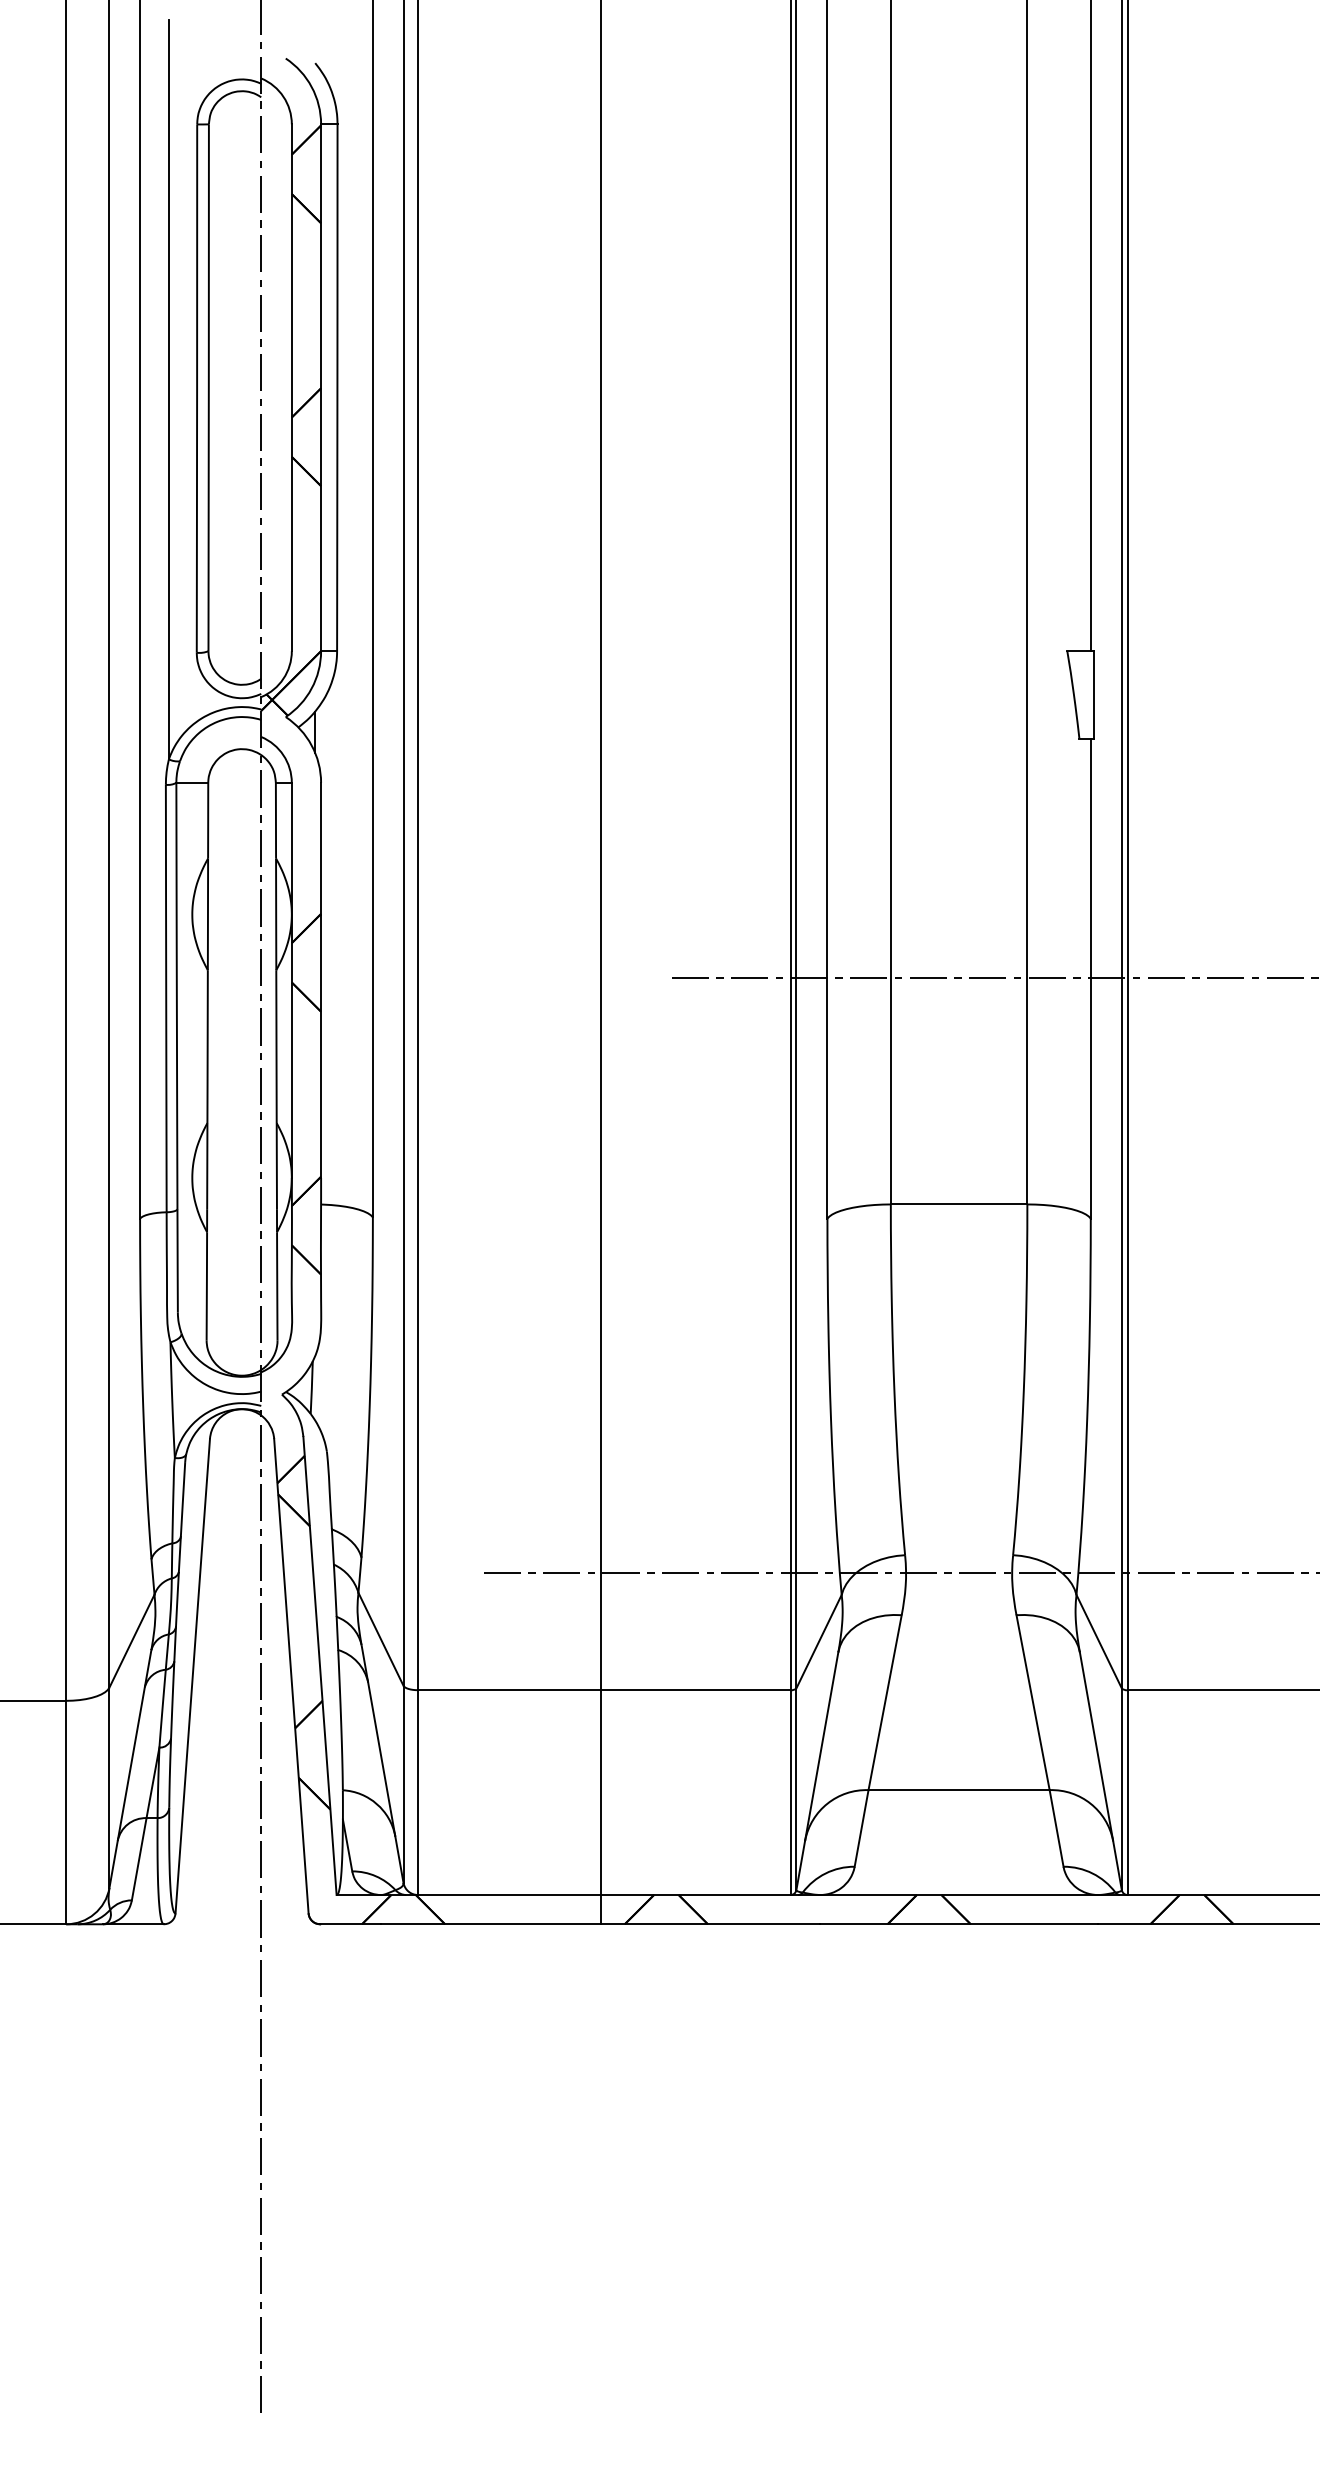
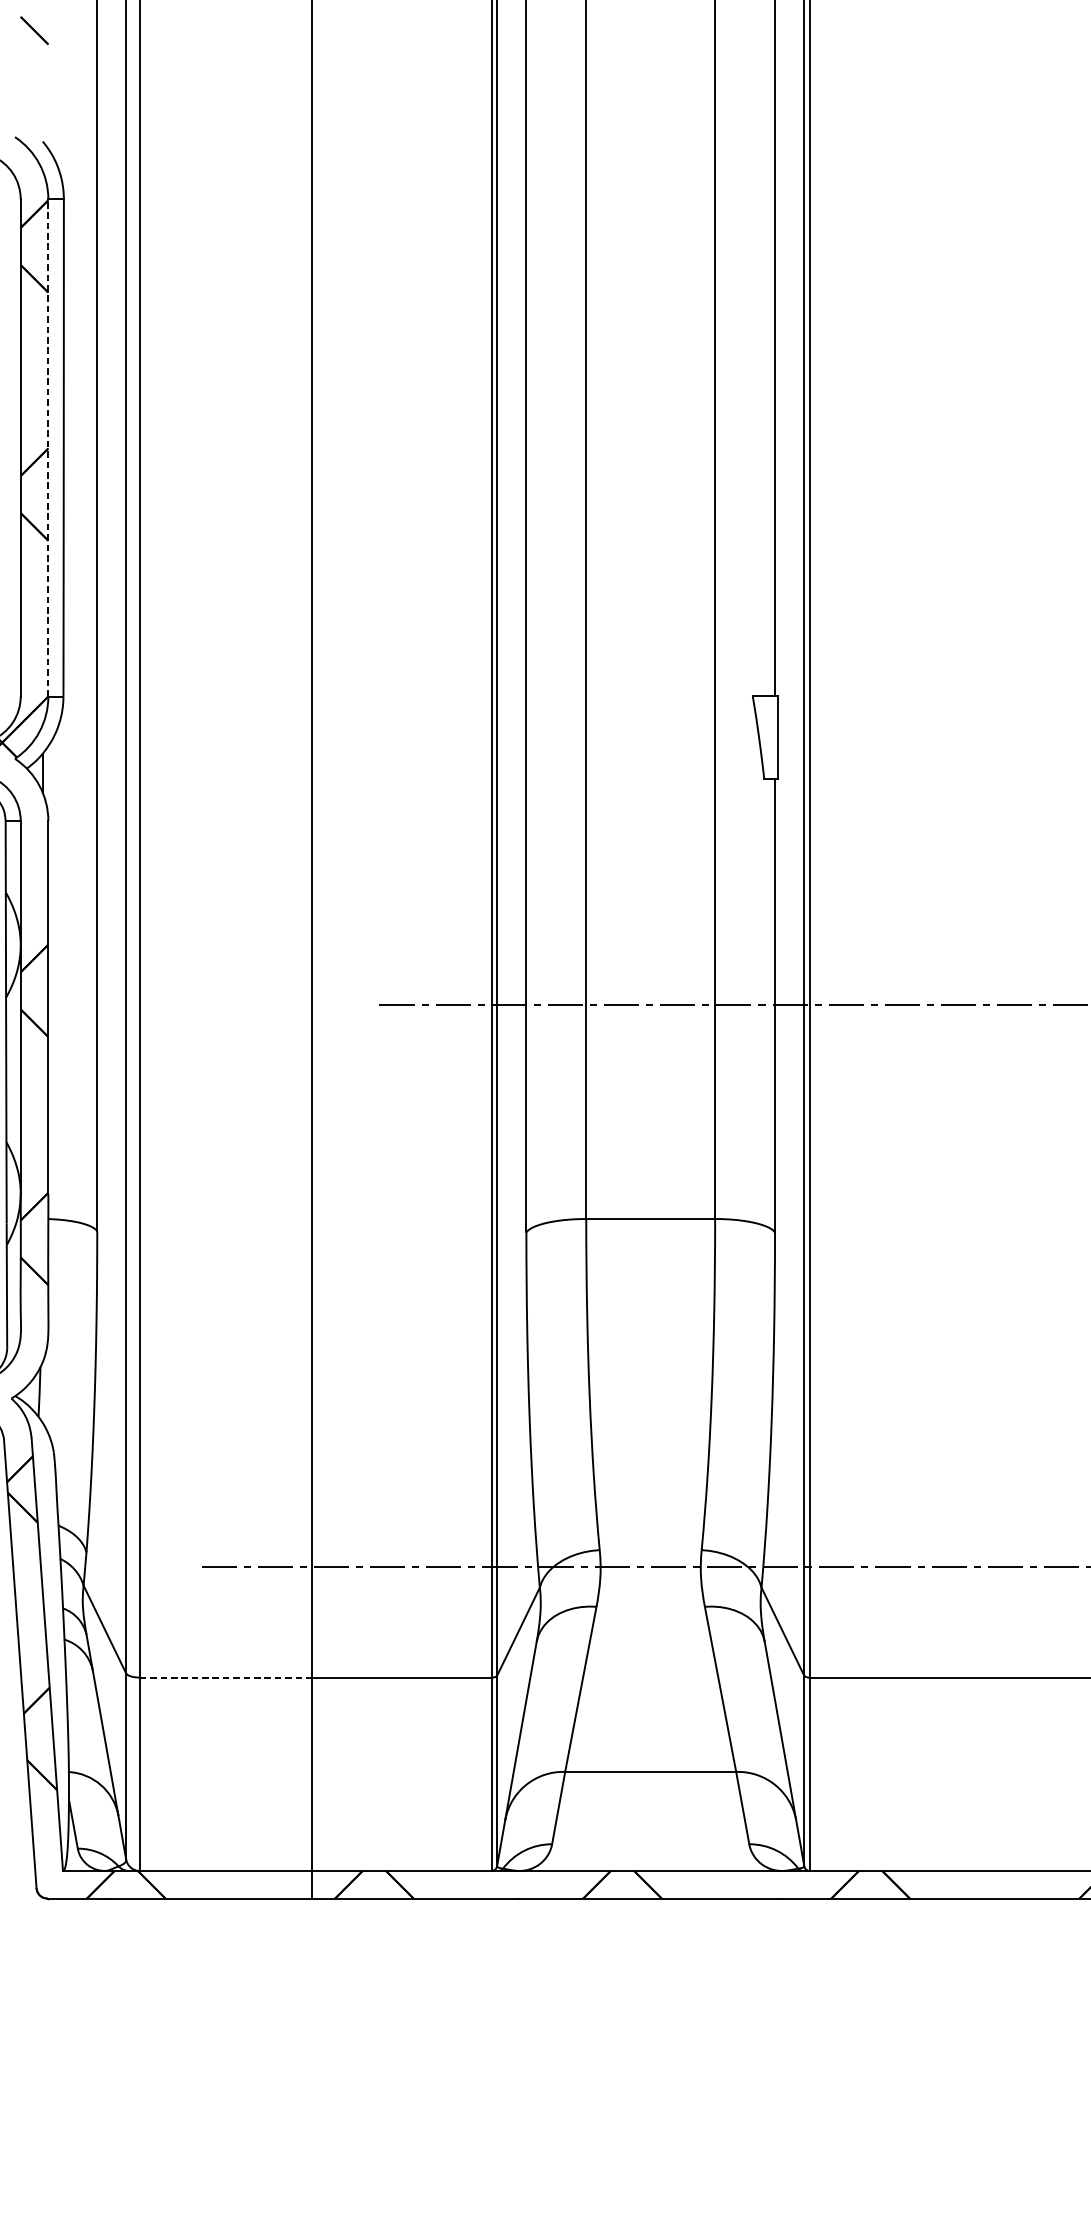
line: (321, 387) -> (48, 447), solid -> dashed
line: (509, 1690) -> (226, 1677), solid -> dashed

